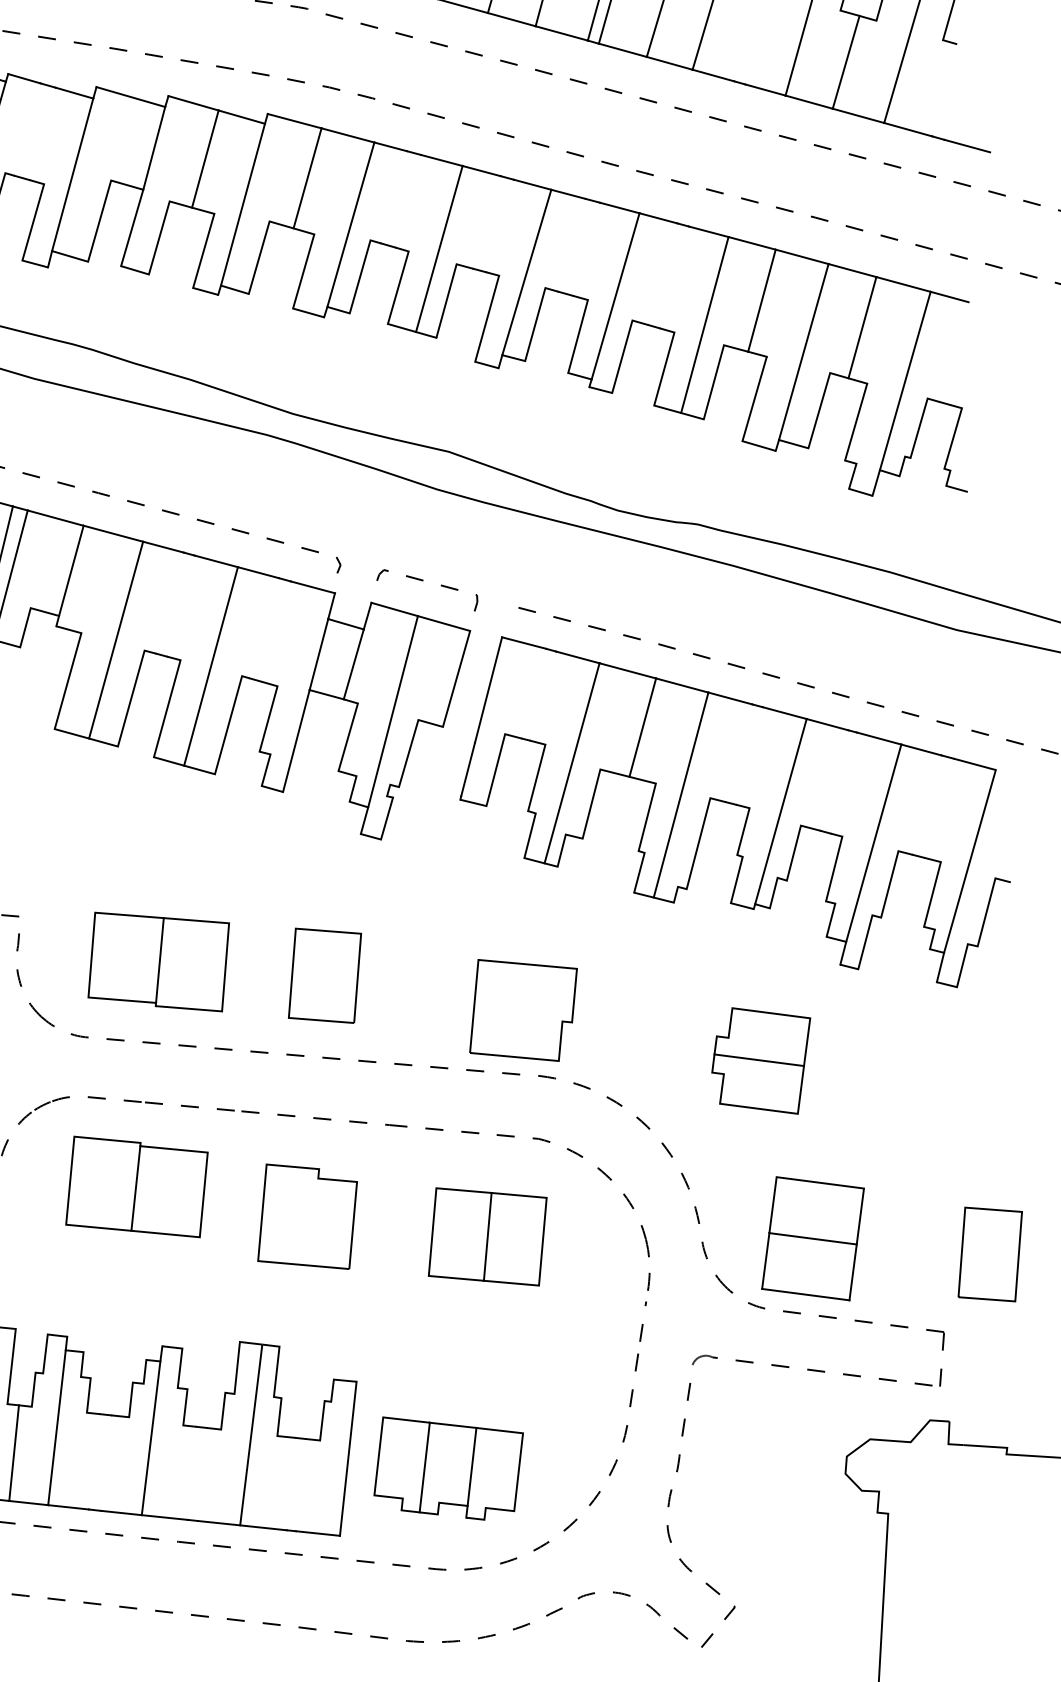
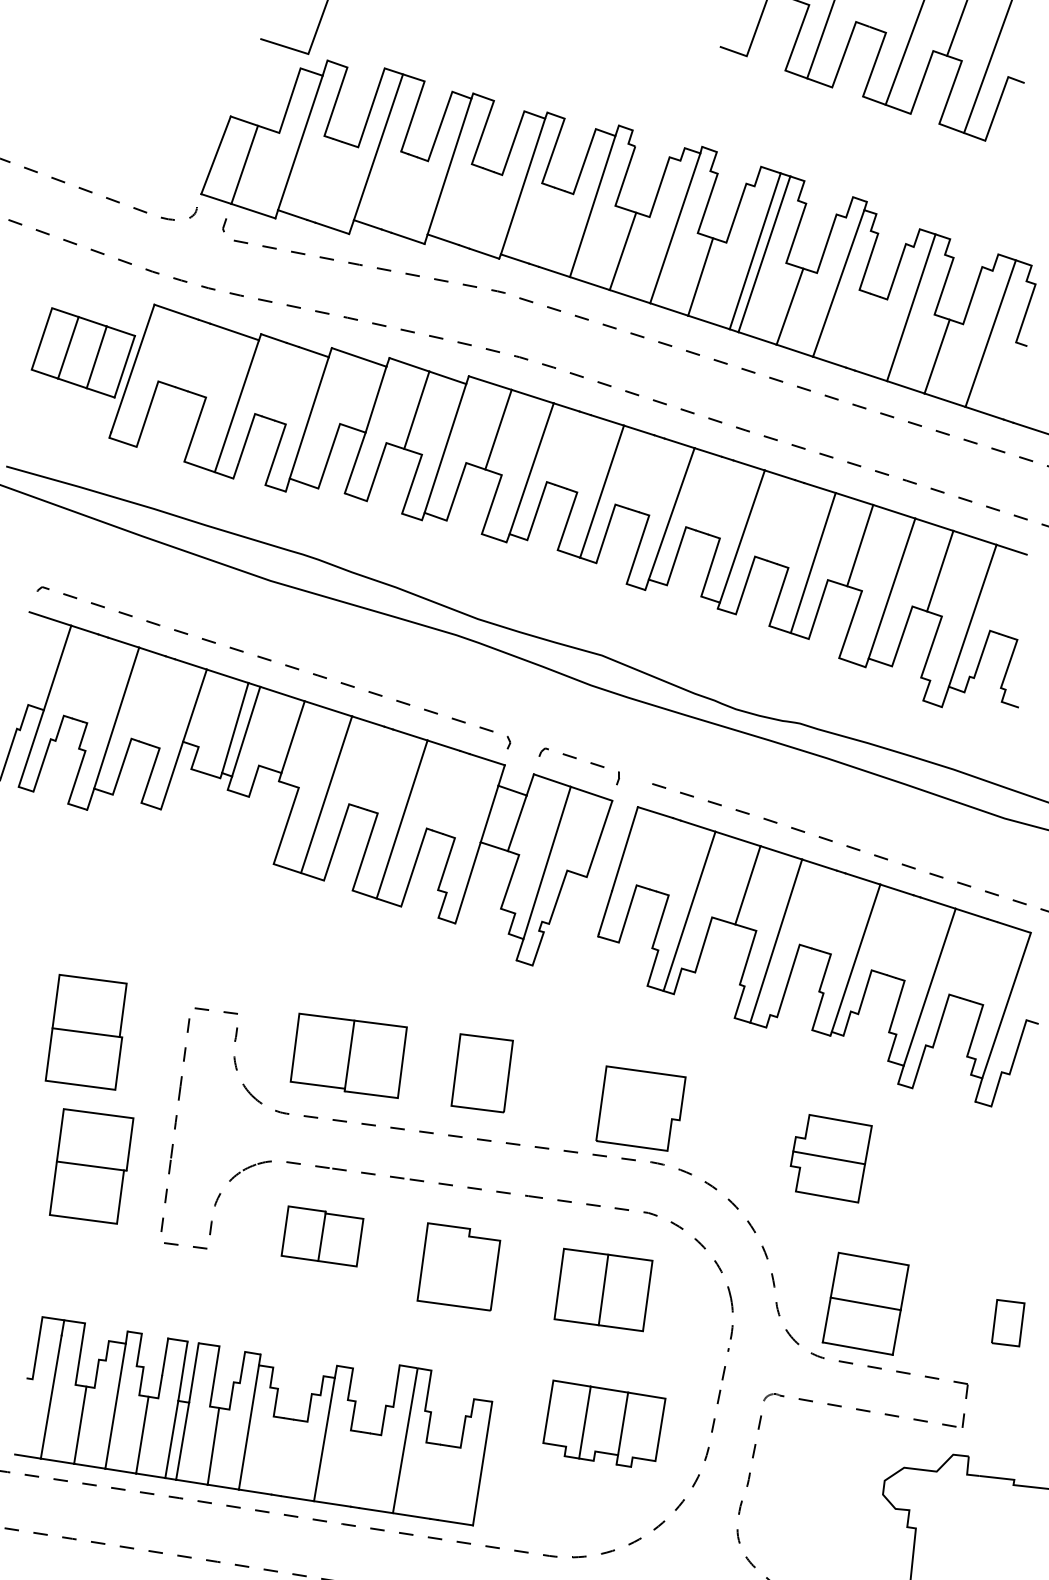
part: (136, 1187) -> (322, 1236), size x0.7
part: (990, 1253) -> (1008, 1322), size x0.6
part: (448, 1467) -> (604, 1423), moved

